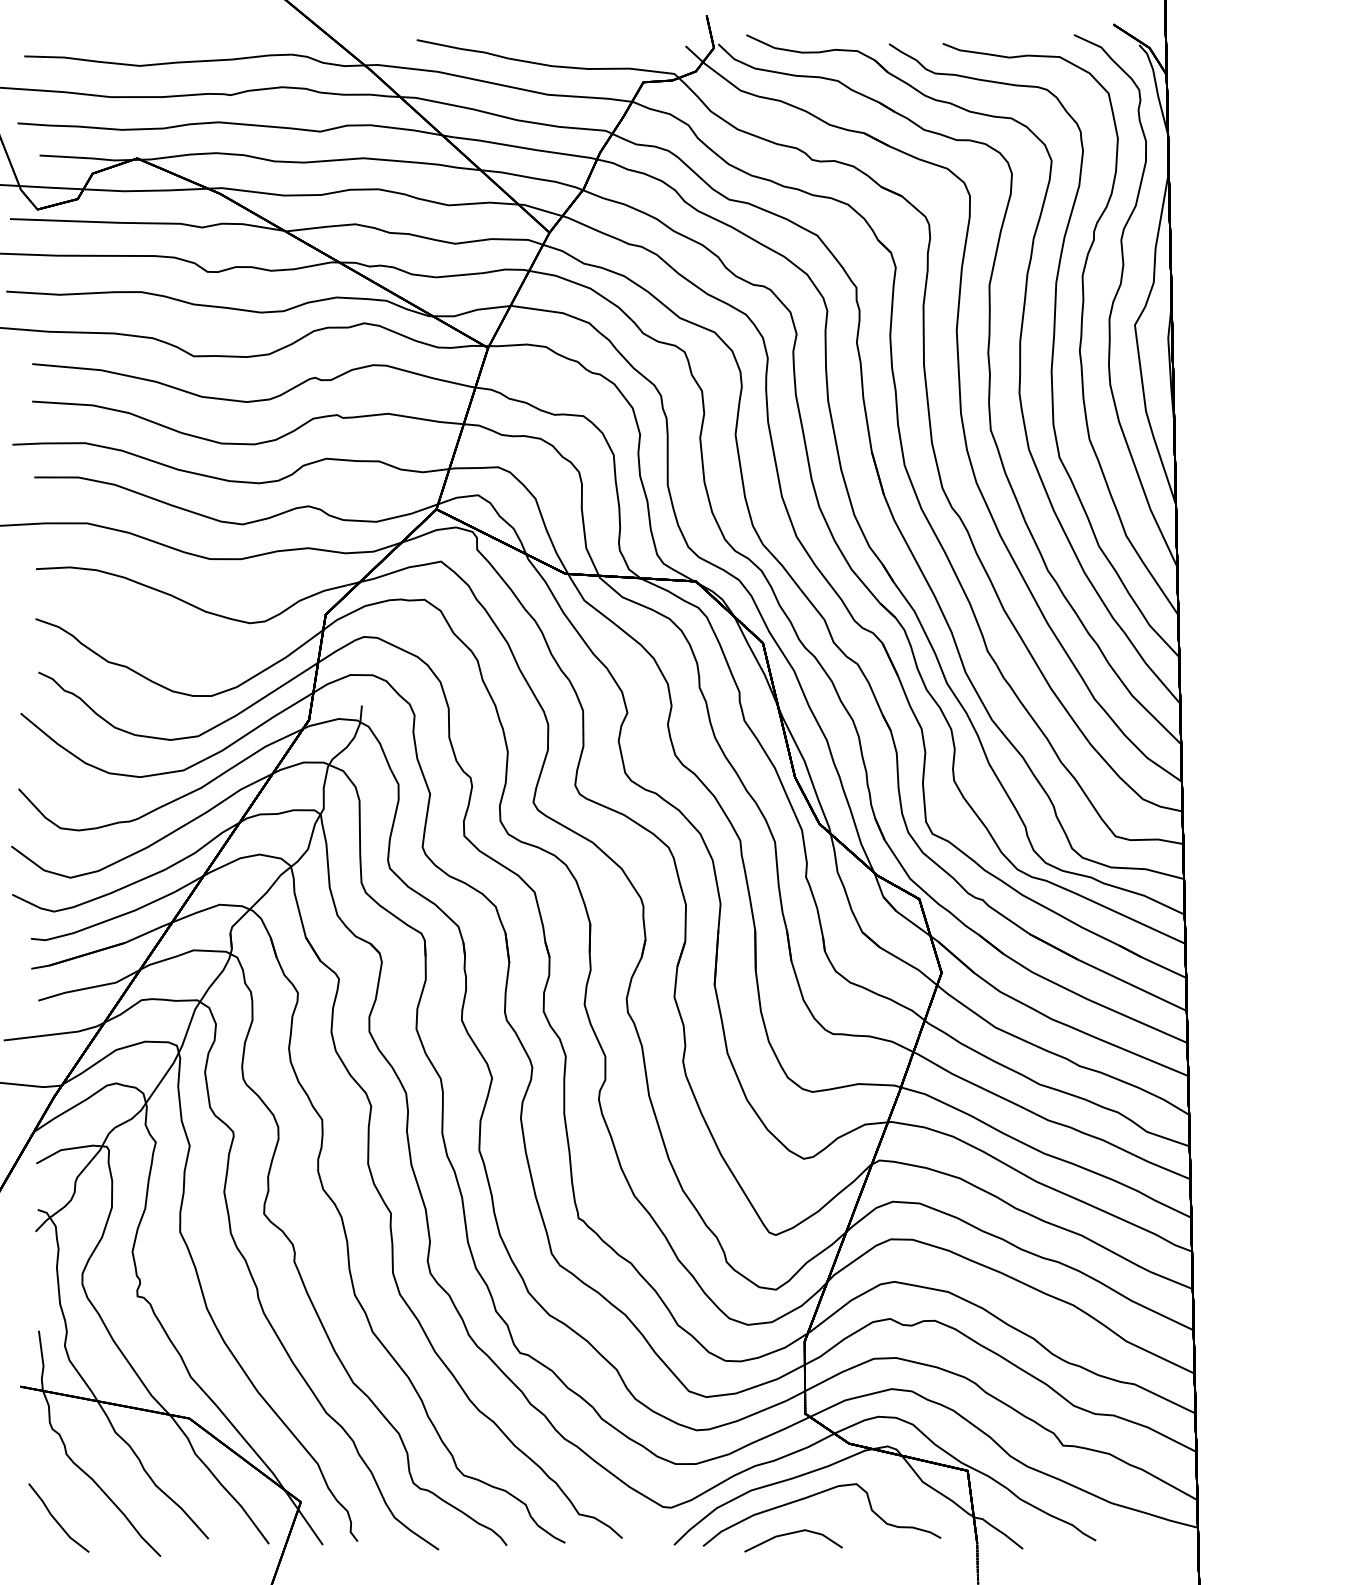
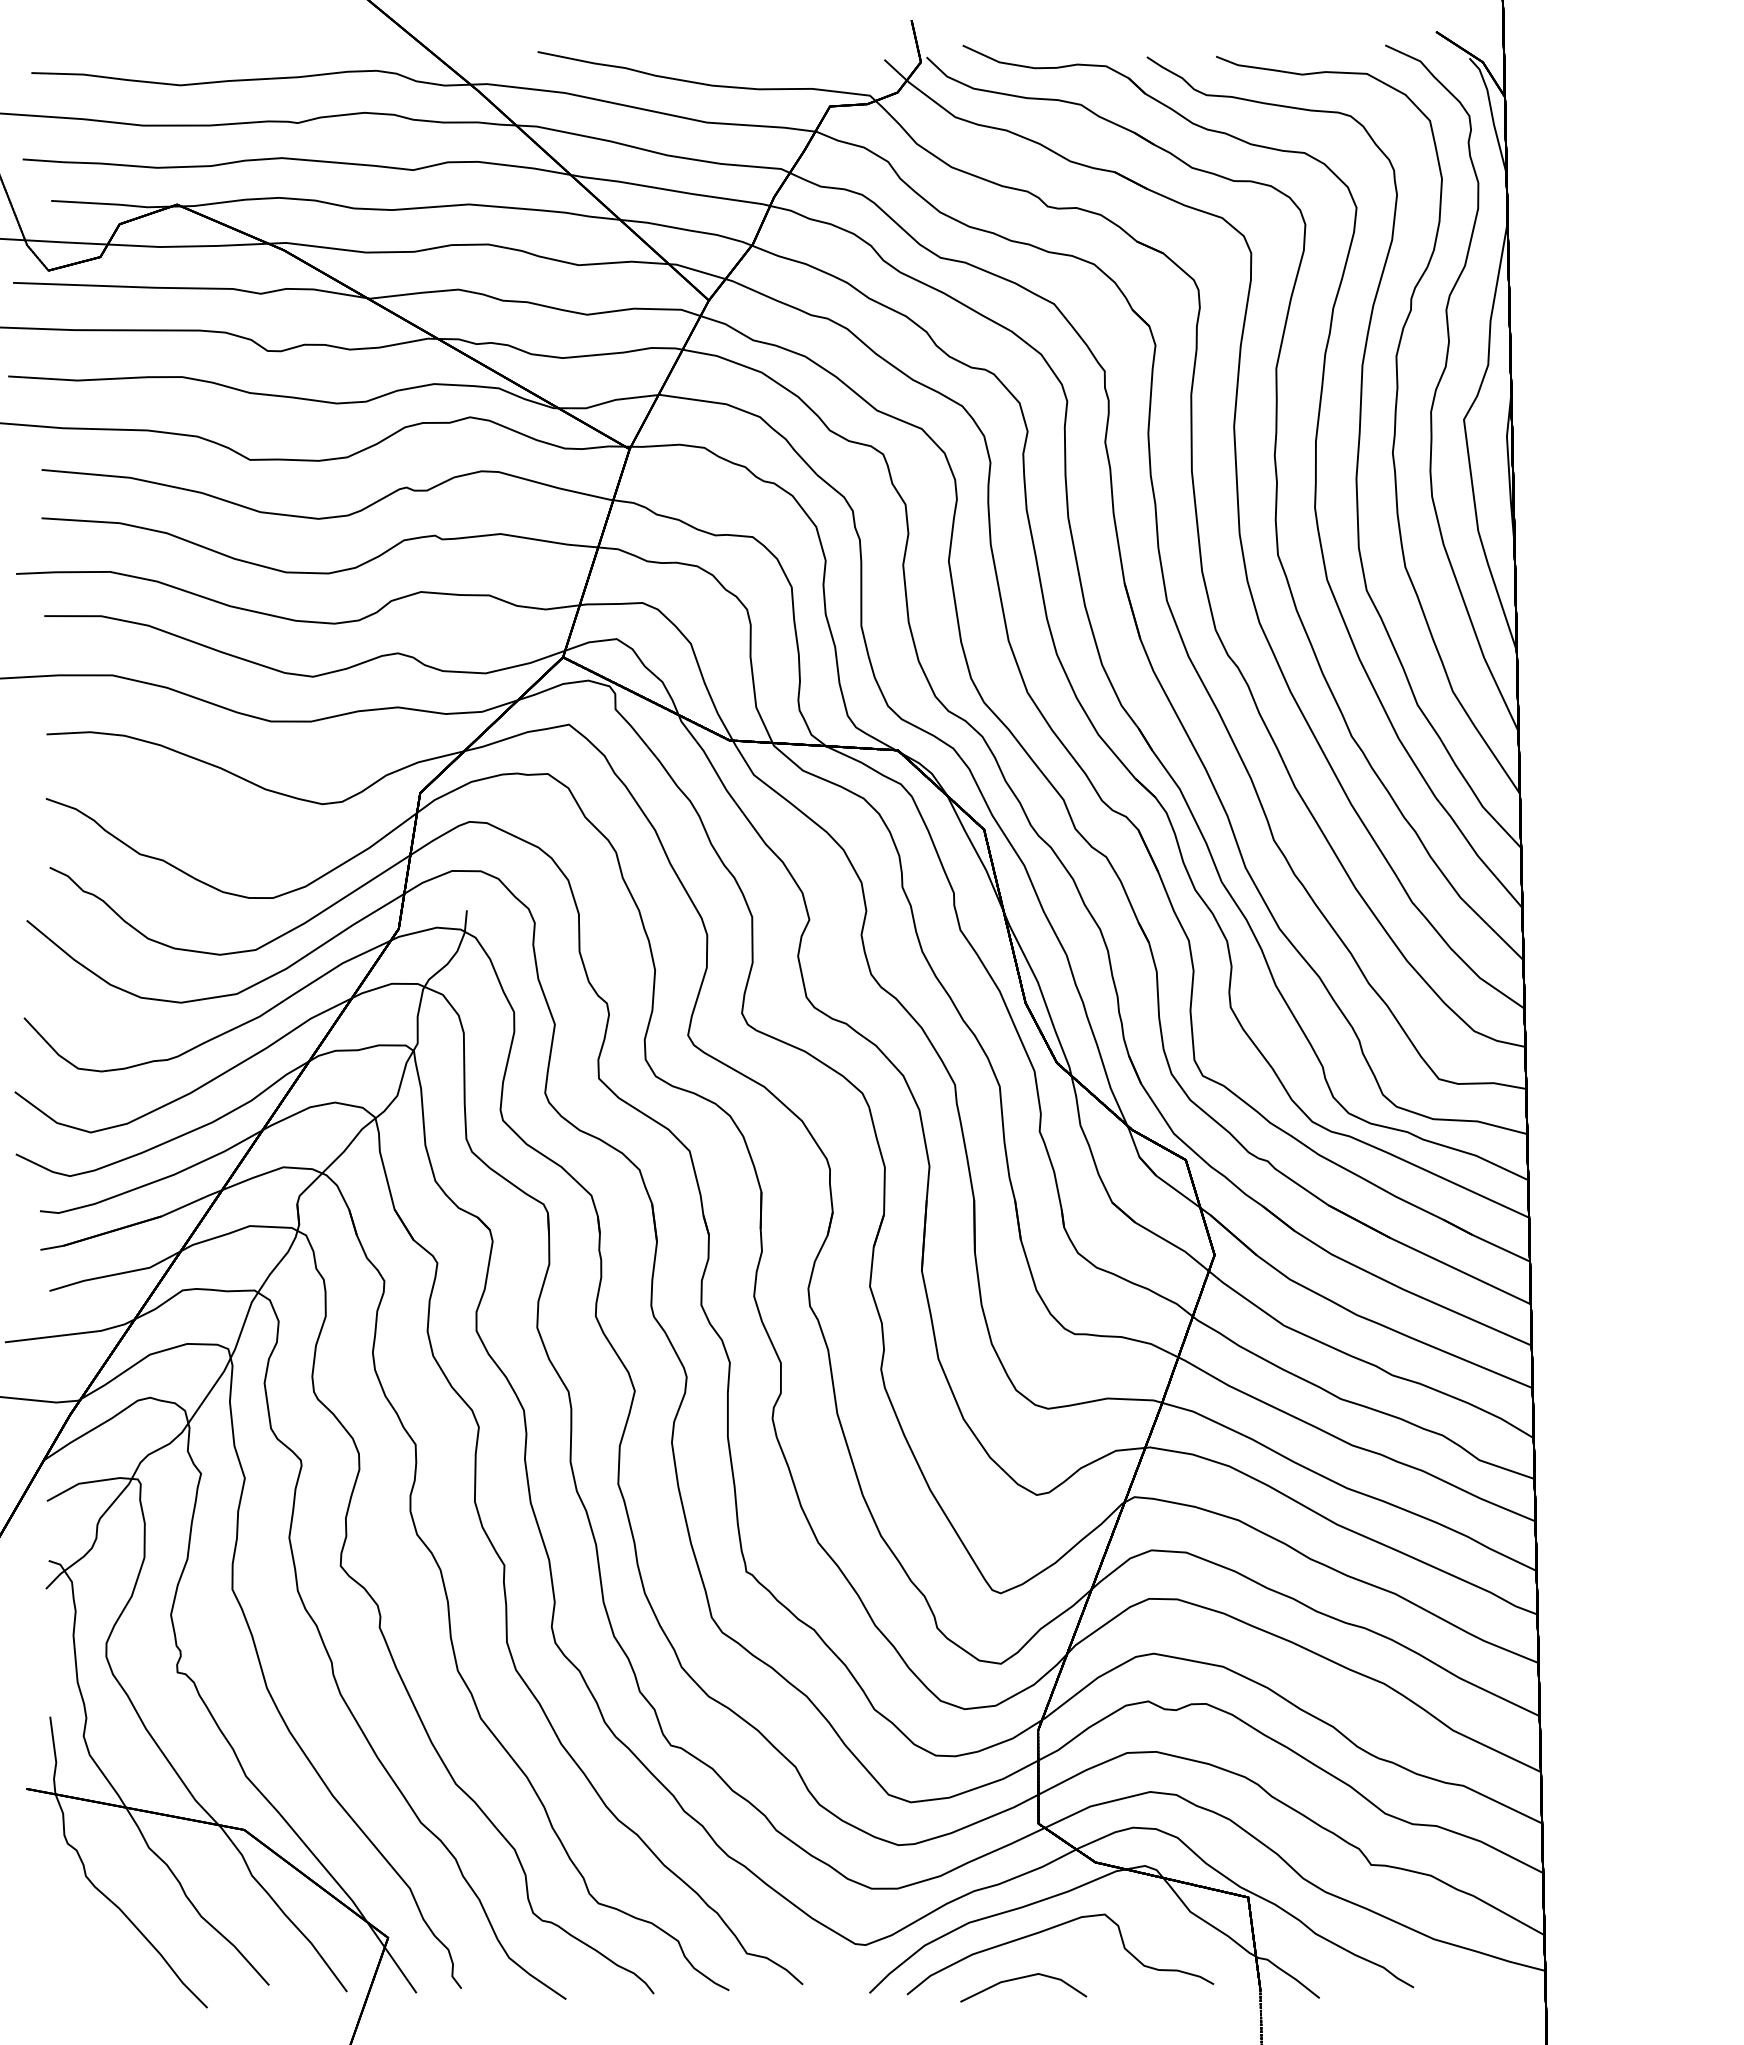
part: (58, 1517) -> (75, 1957), removed

